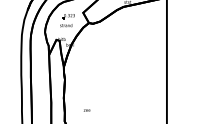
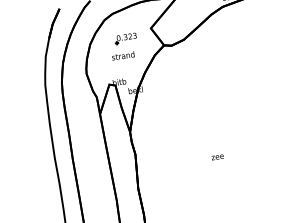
text: (86, 110) -> (216, 157), moved

